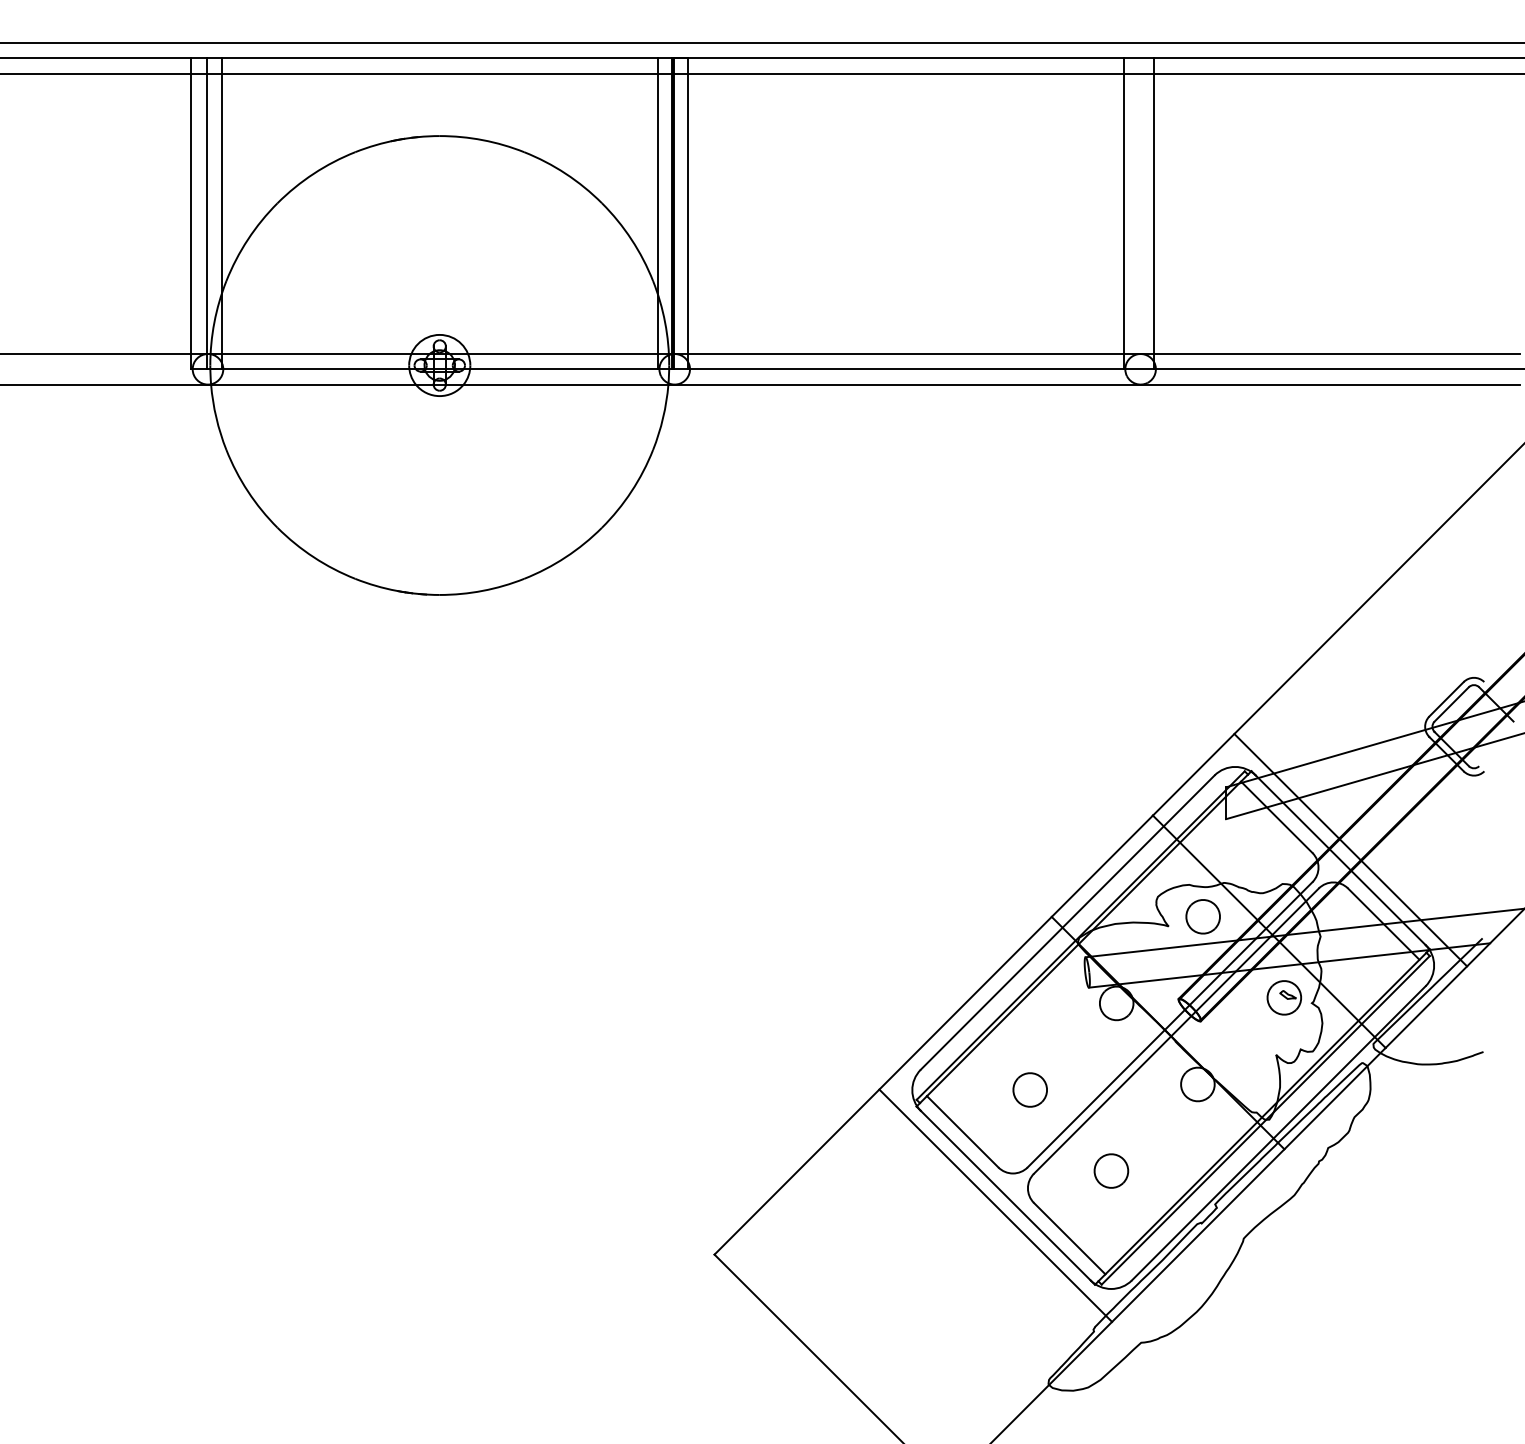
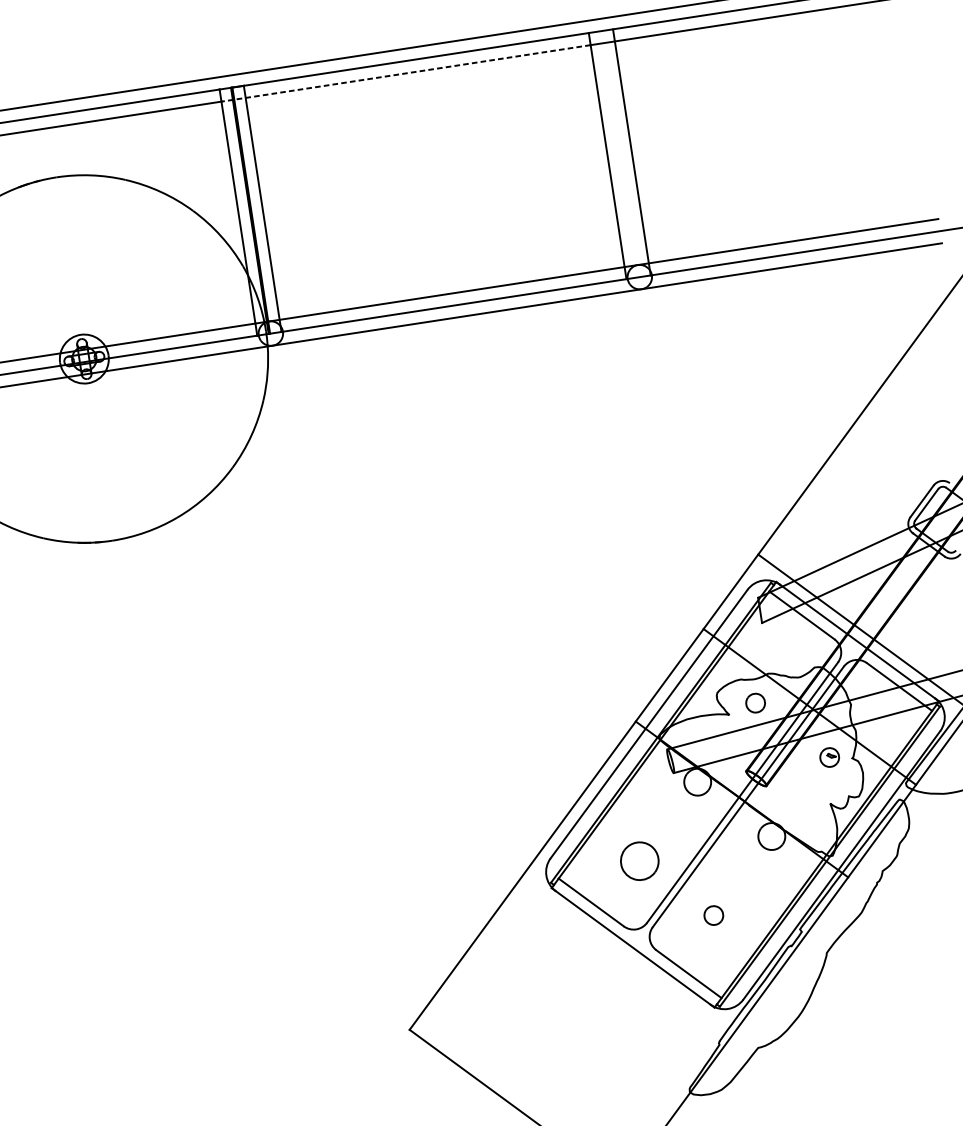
line: (890, 73) -> (405, 73), solid -> dashed
part: (1202, 916) -> (755, 702), size x0.7
part: (1283, 997) -> (829, 757), size x0.7
part: (1029, 1089) -> (639, 860), size x1.4
part: (1111, 1170) -> (713, 915), size x0.7
line: (995, 1205) -> (626, 956), removed

